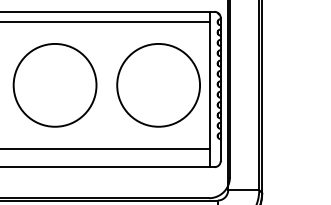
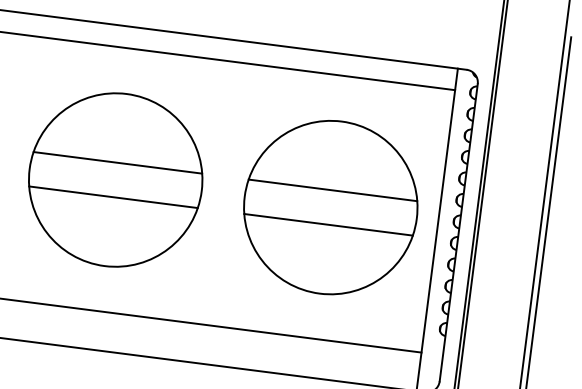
line: (54, 77) -> (116, 163), added
line: (158, 77) -> (332, 191), added
line: (54, 93) -> (112, 196), added
line: (158, 93) -> (328, 224), added

